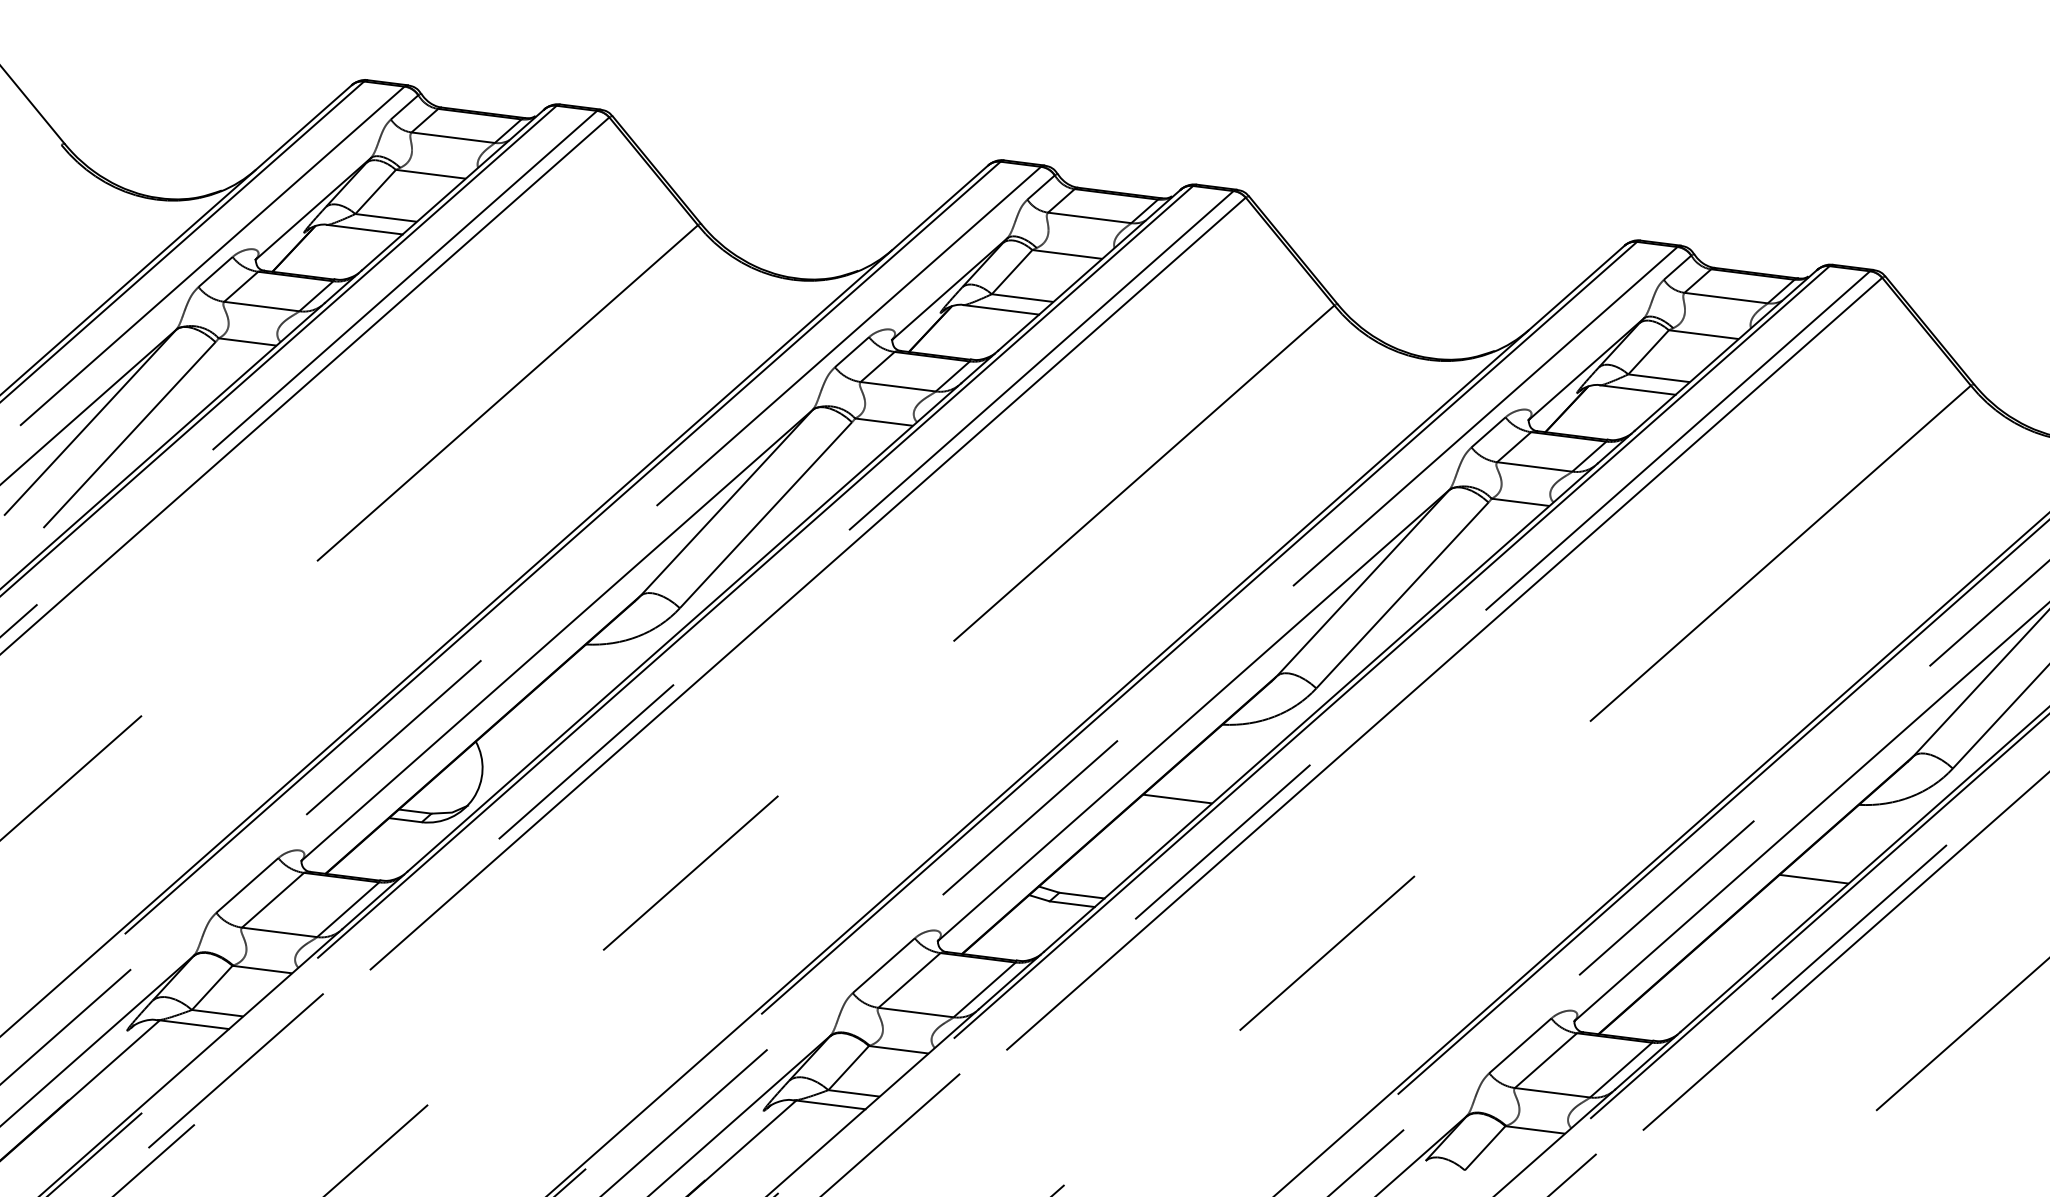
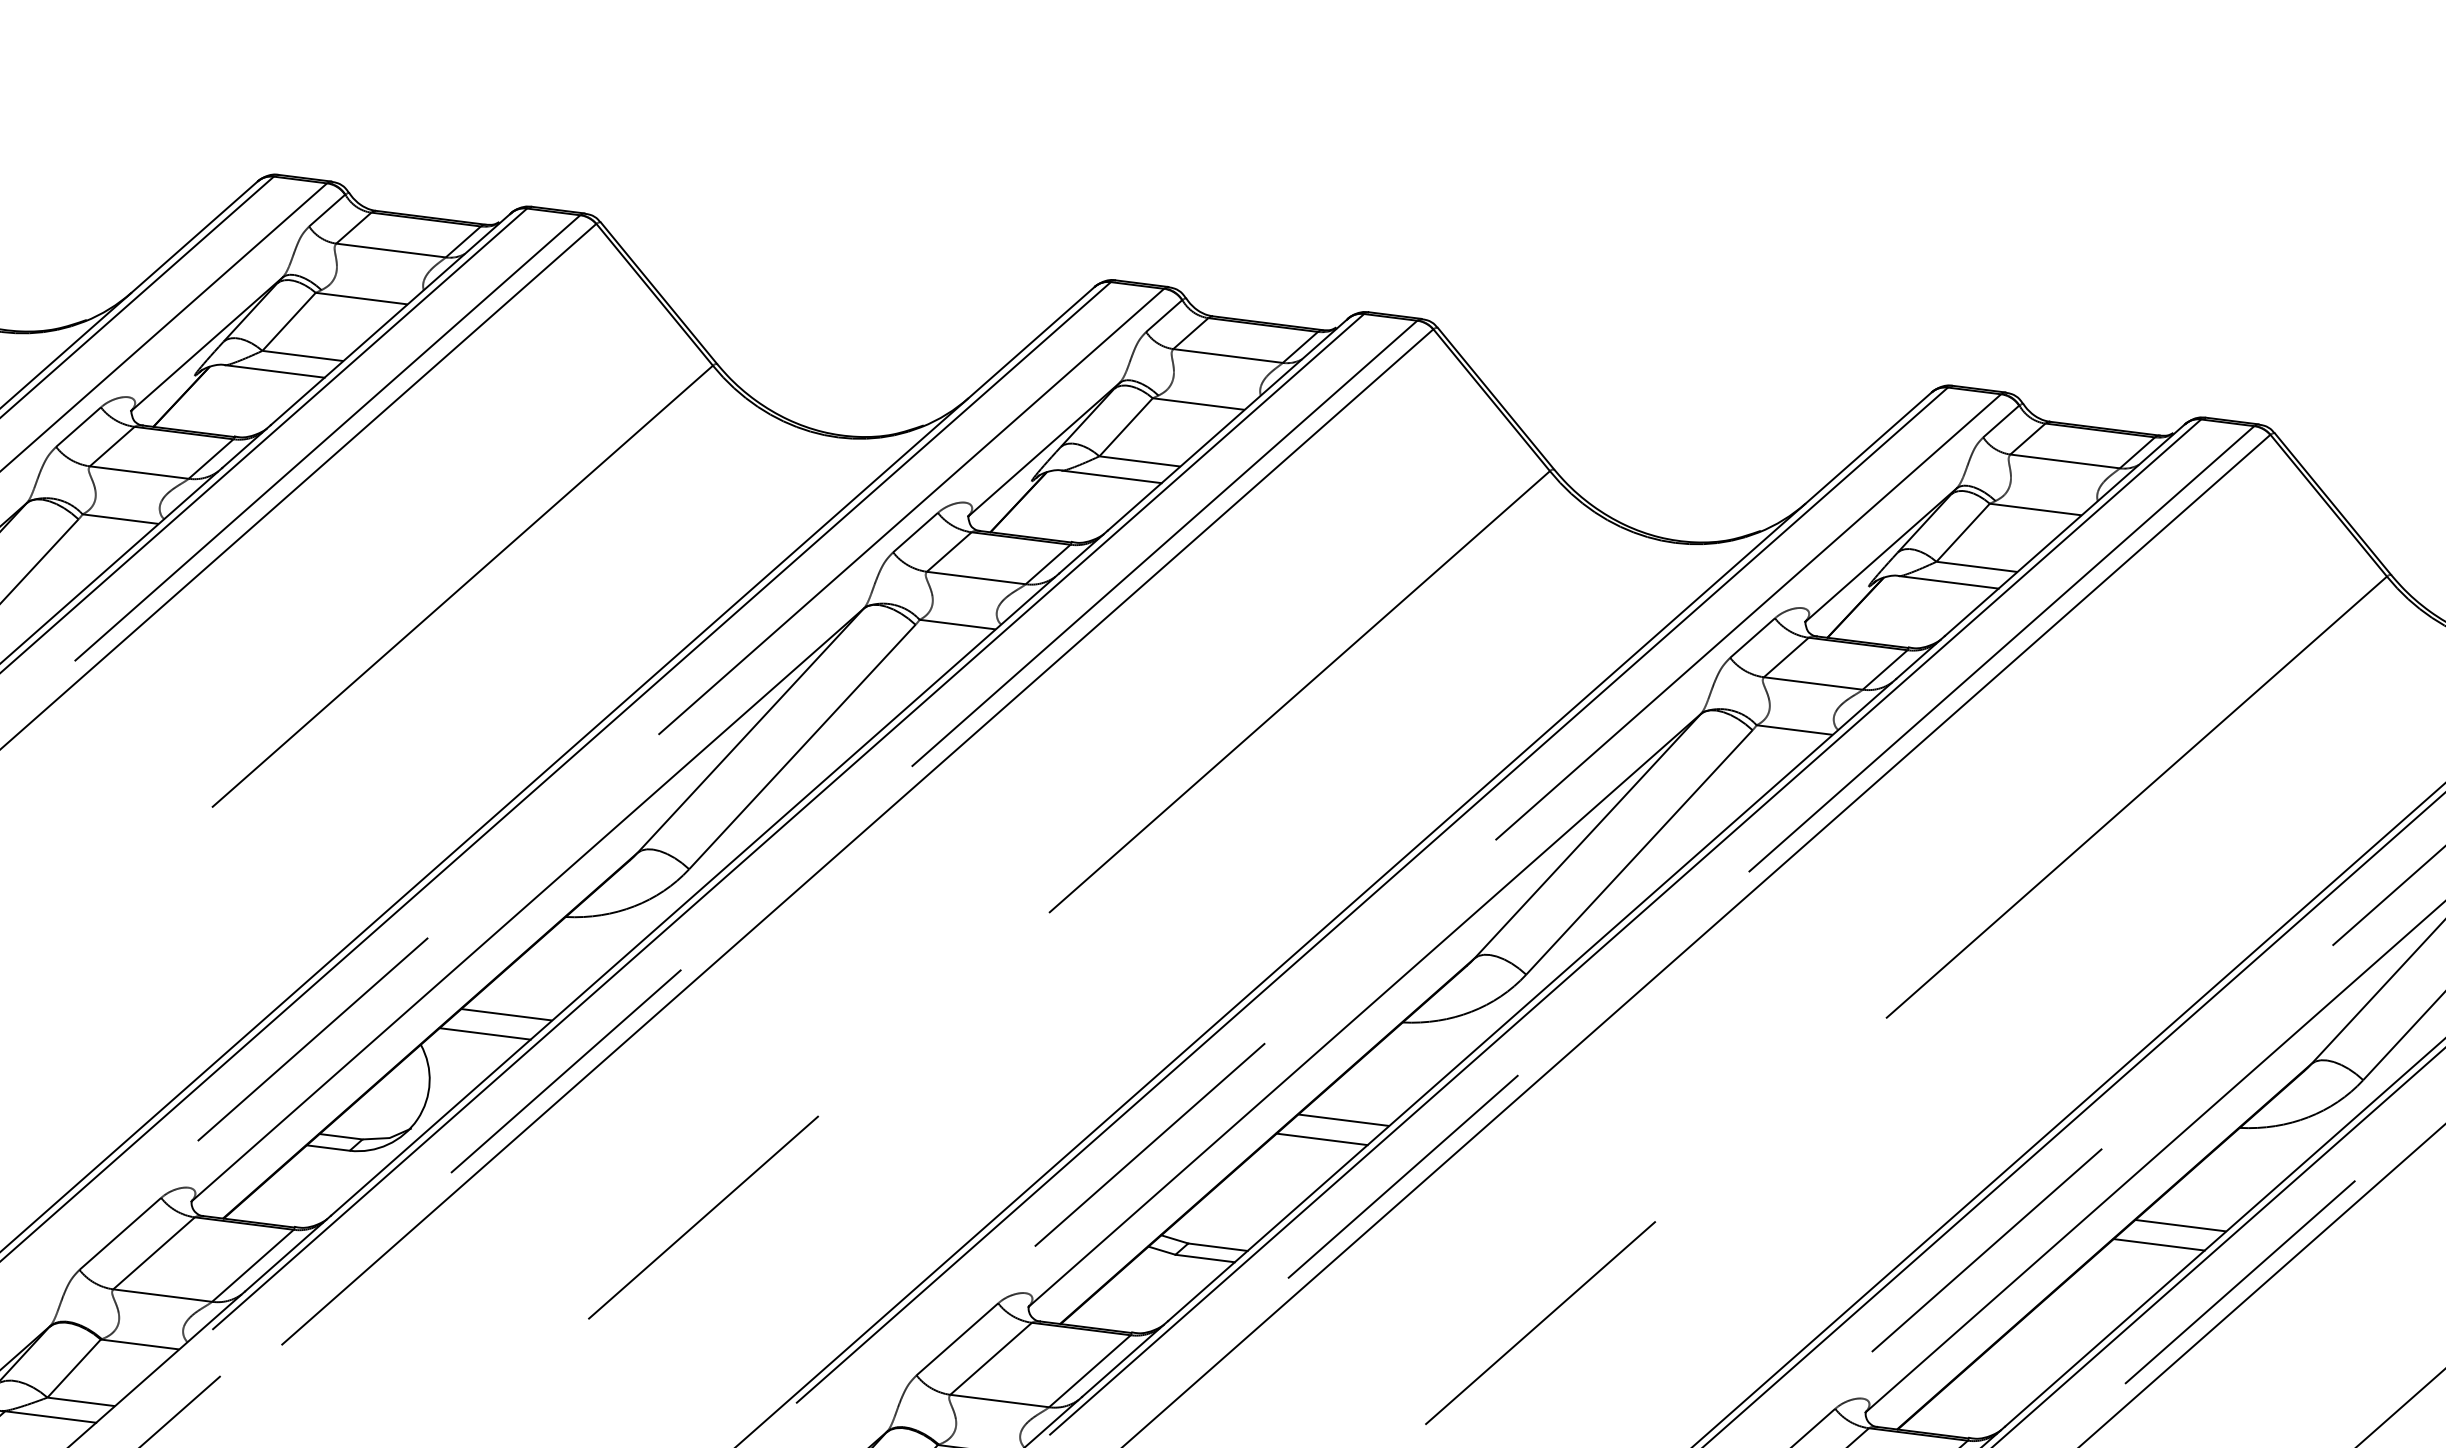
line: (540, 718) -> (505, 1014), added
line: (524, 733) -> (484, 1034), added
line: (1160, 813) -> (1321, 1139), added
line: (1797, 893) -> (2158, 1244), added

